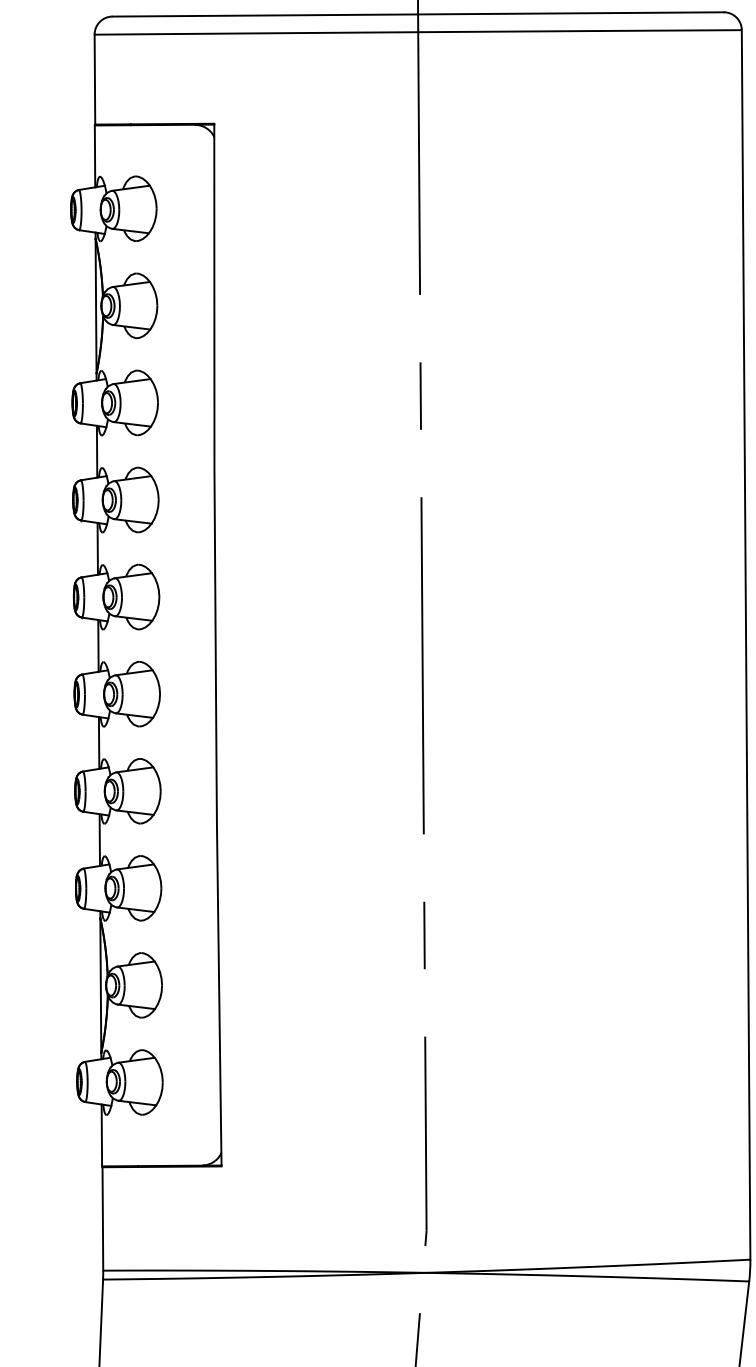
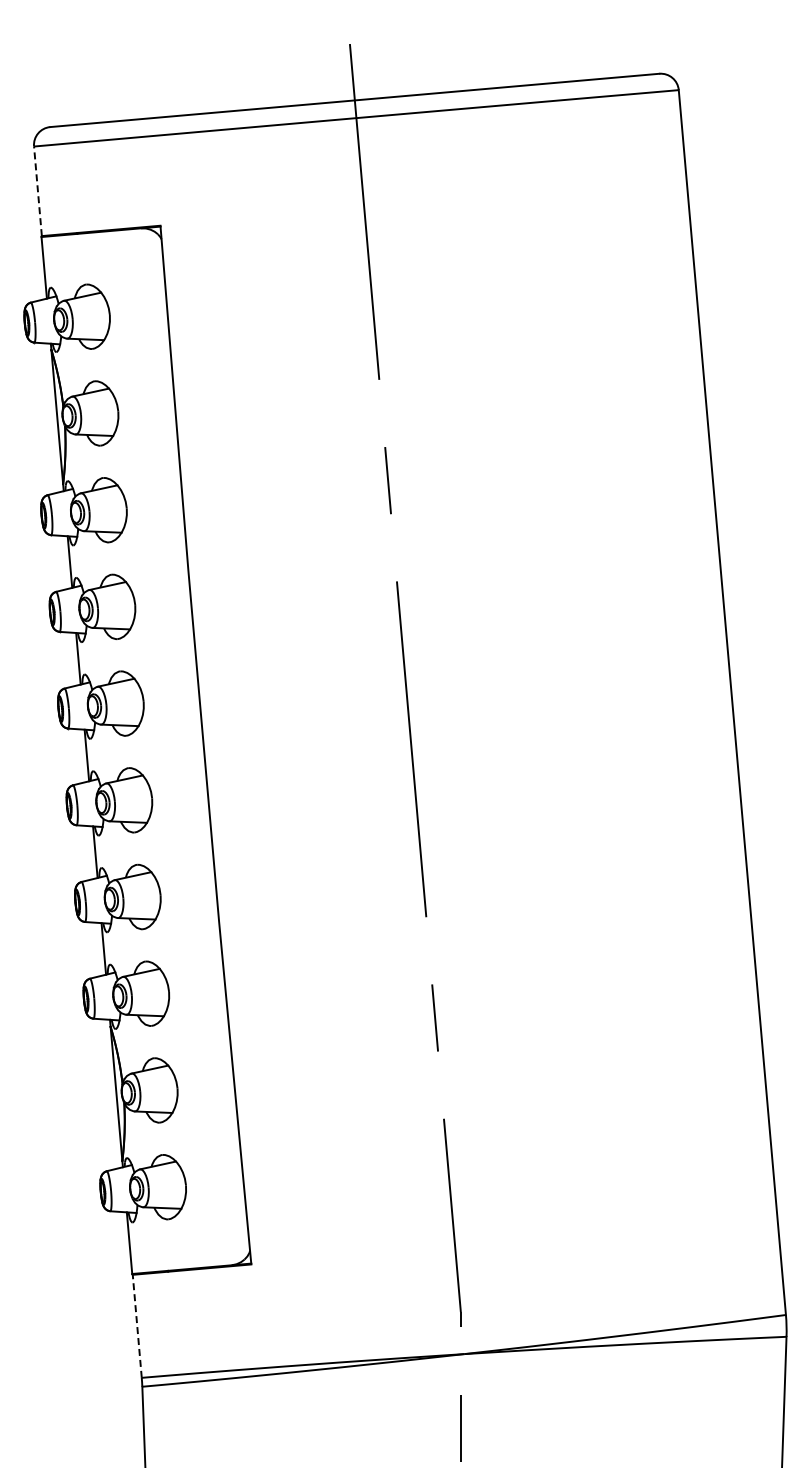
line: (94, 79) -> (37, 191), solid -> dashed
line: (103, 1219) -> (137, 1326), solid -> dashed

